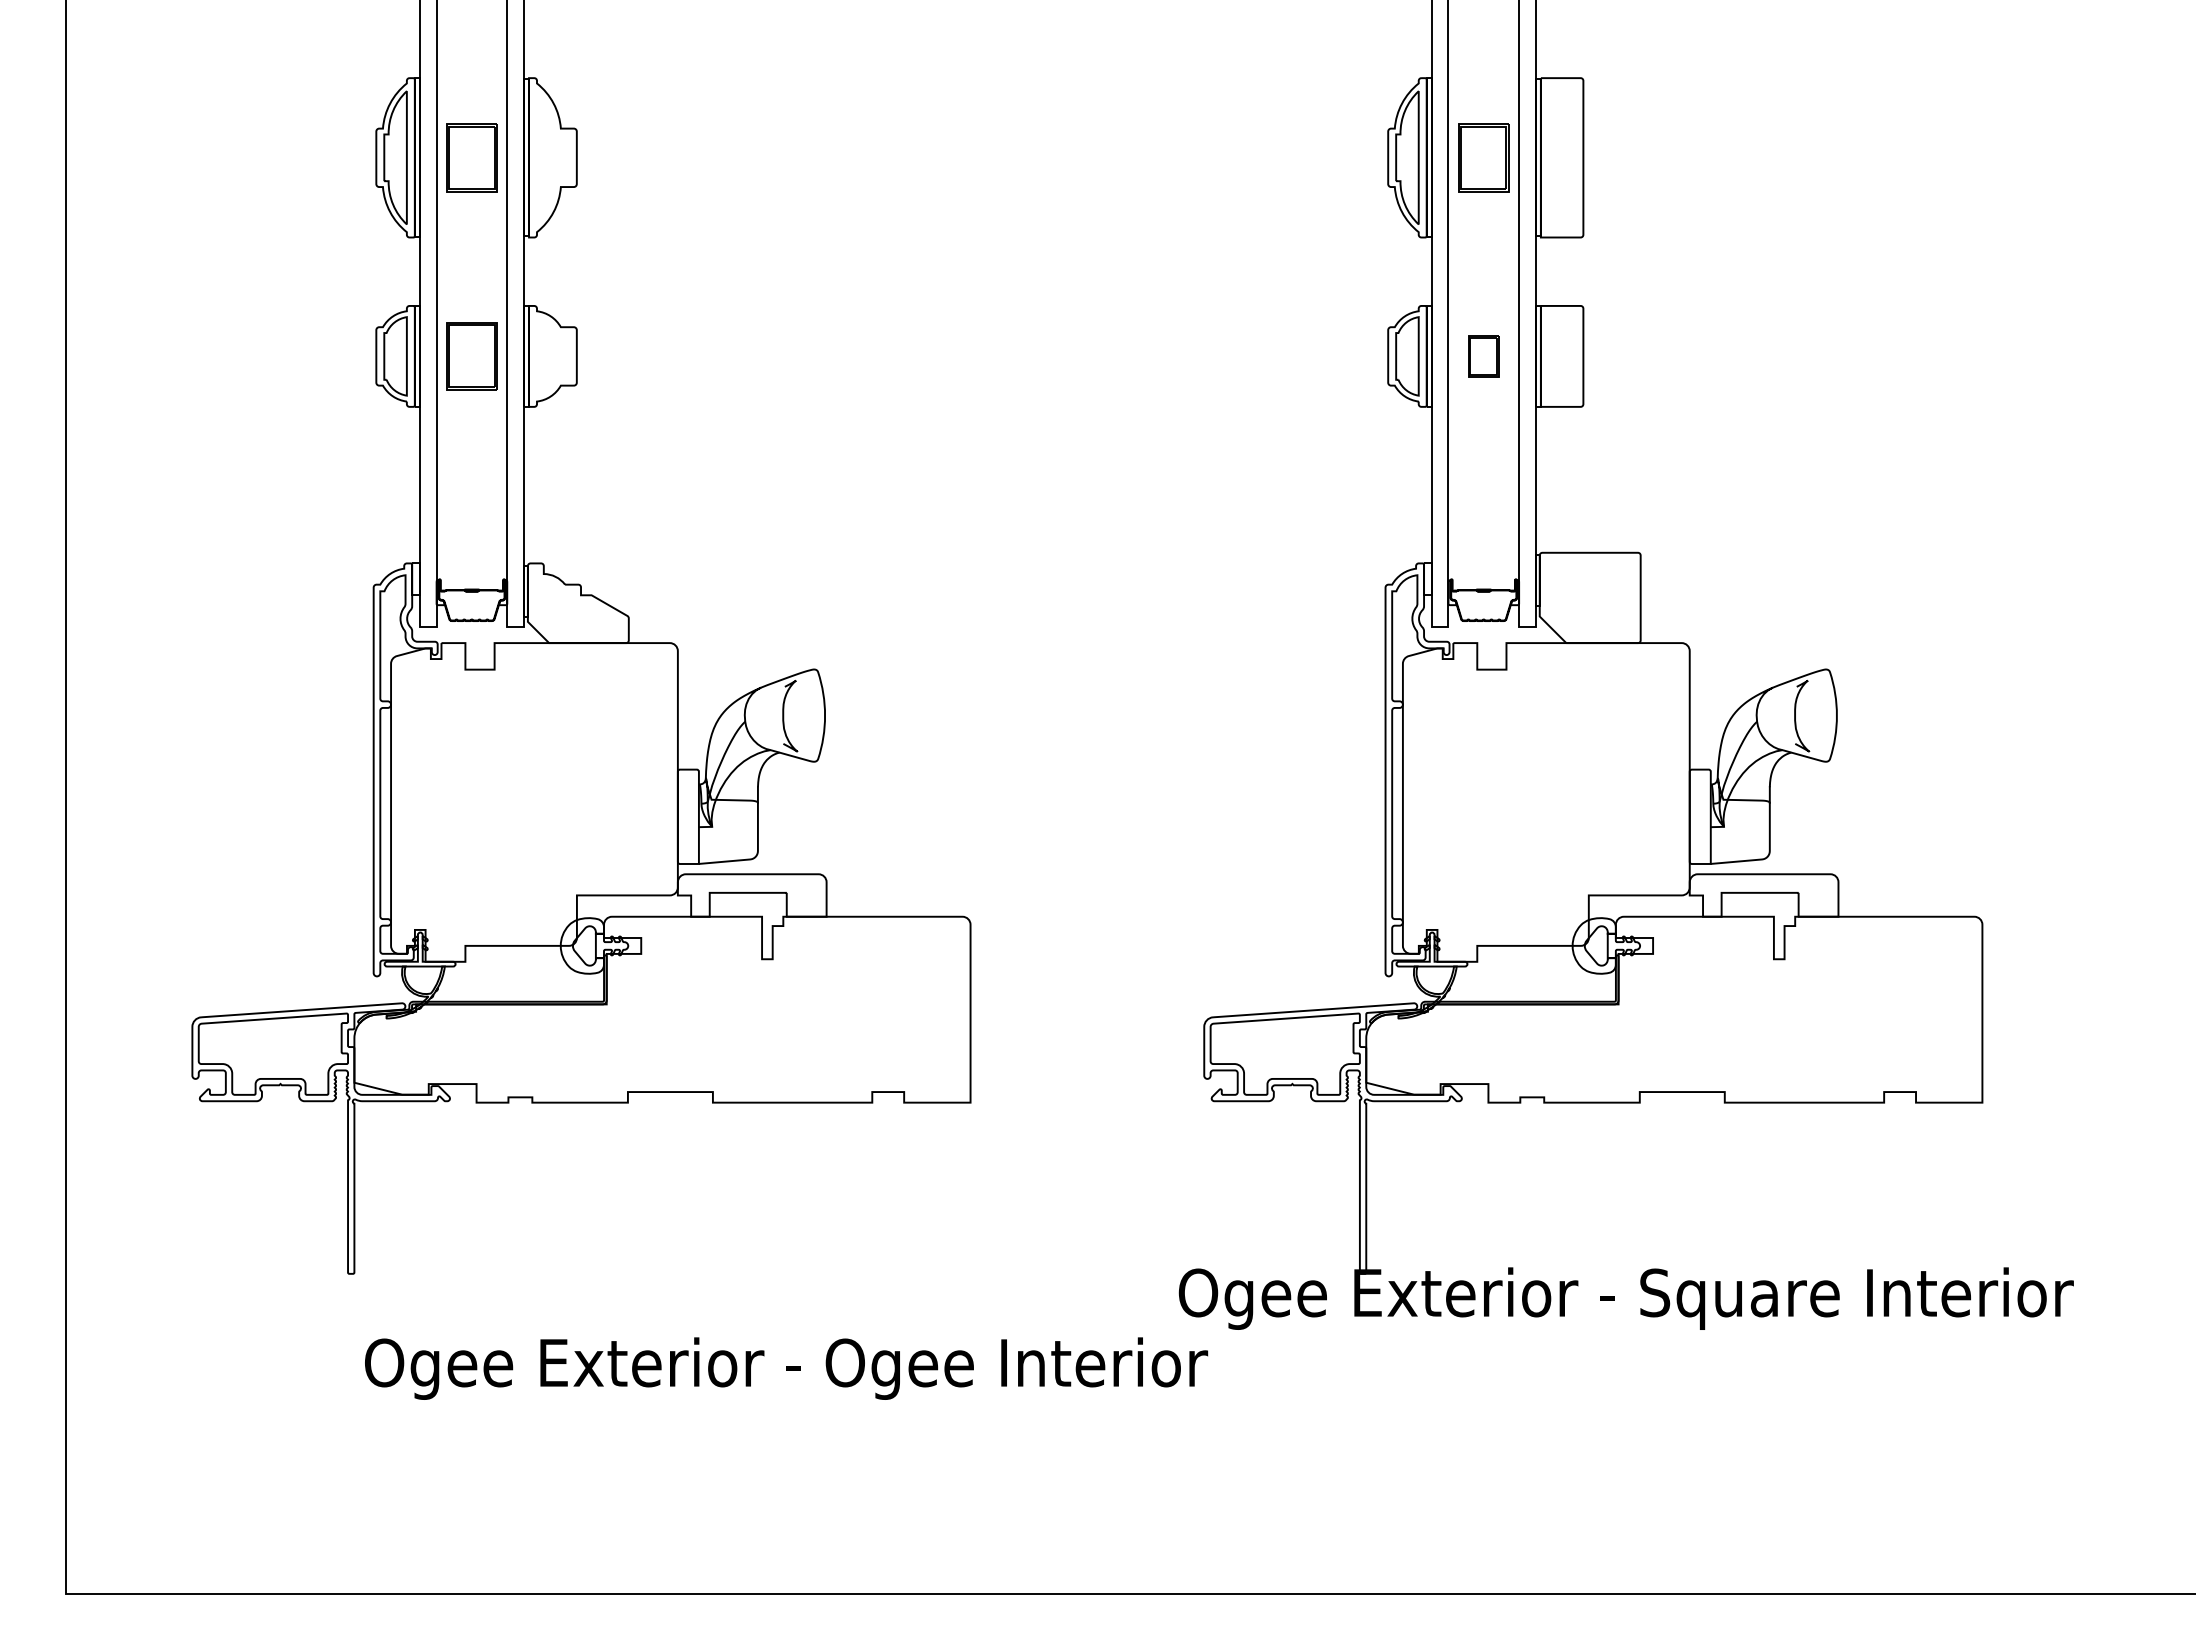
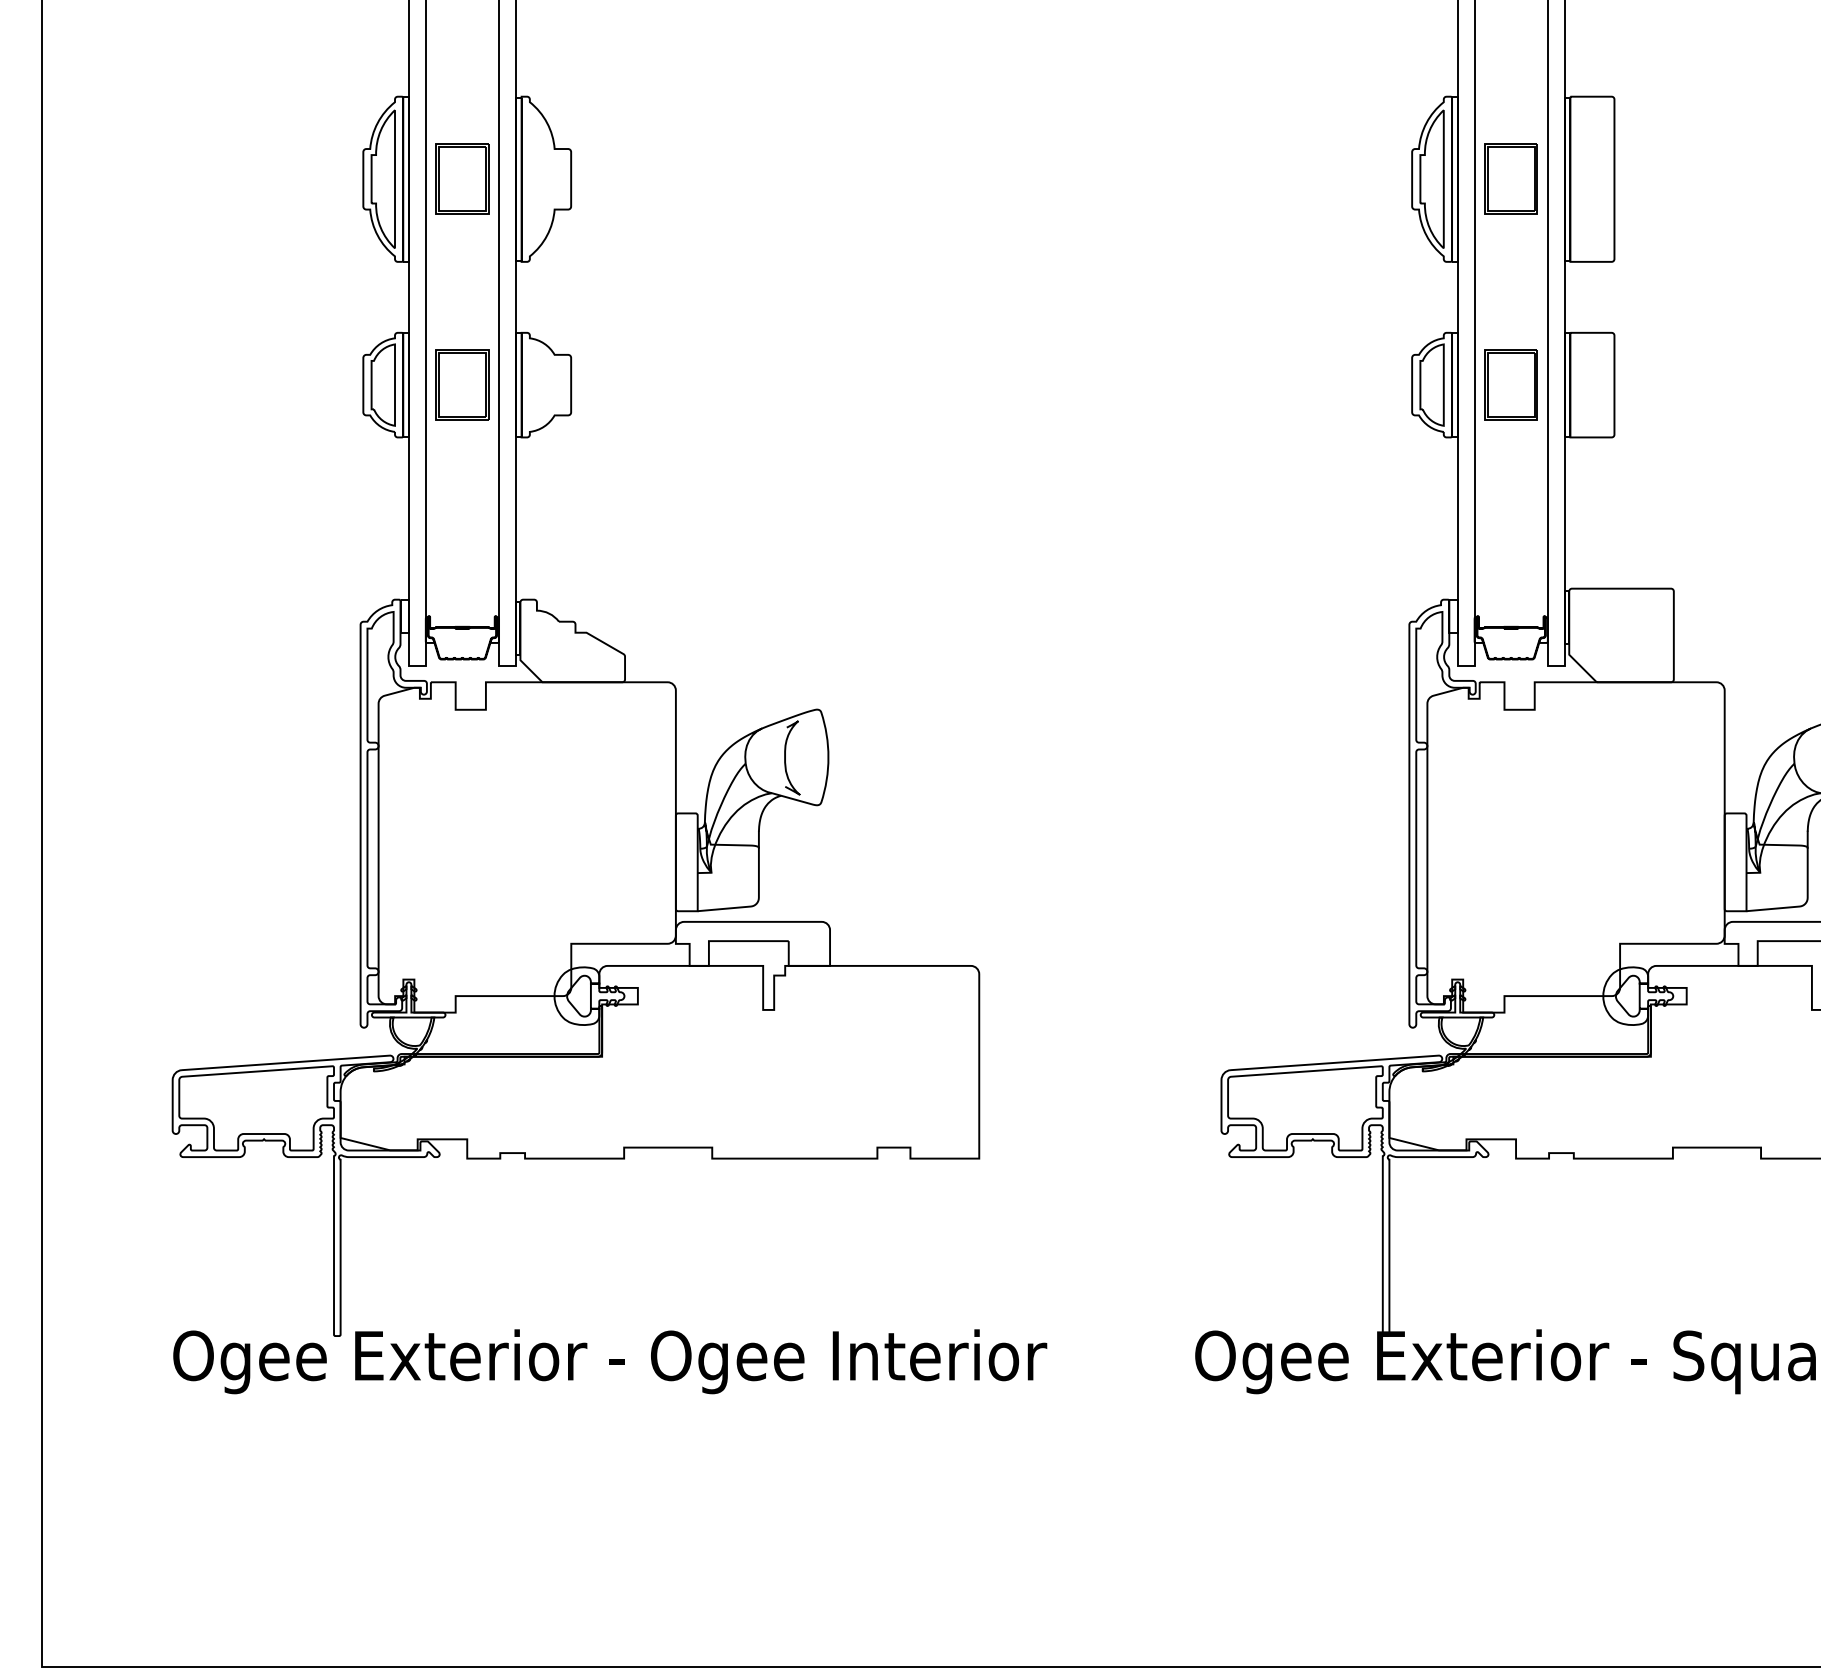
part: (1483, 356) -> (1510, 385), size x1.67
text: (786, 1368) -> (610, 1361), moved

